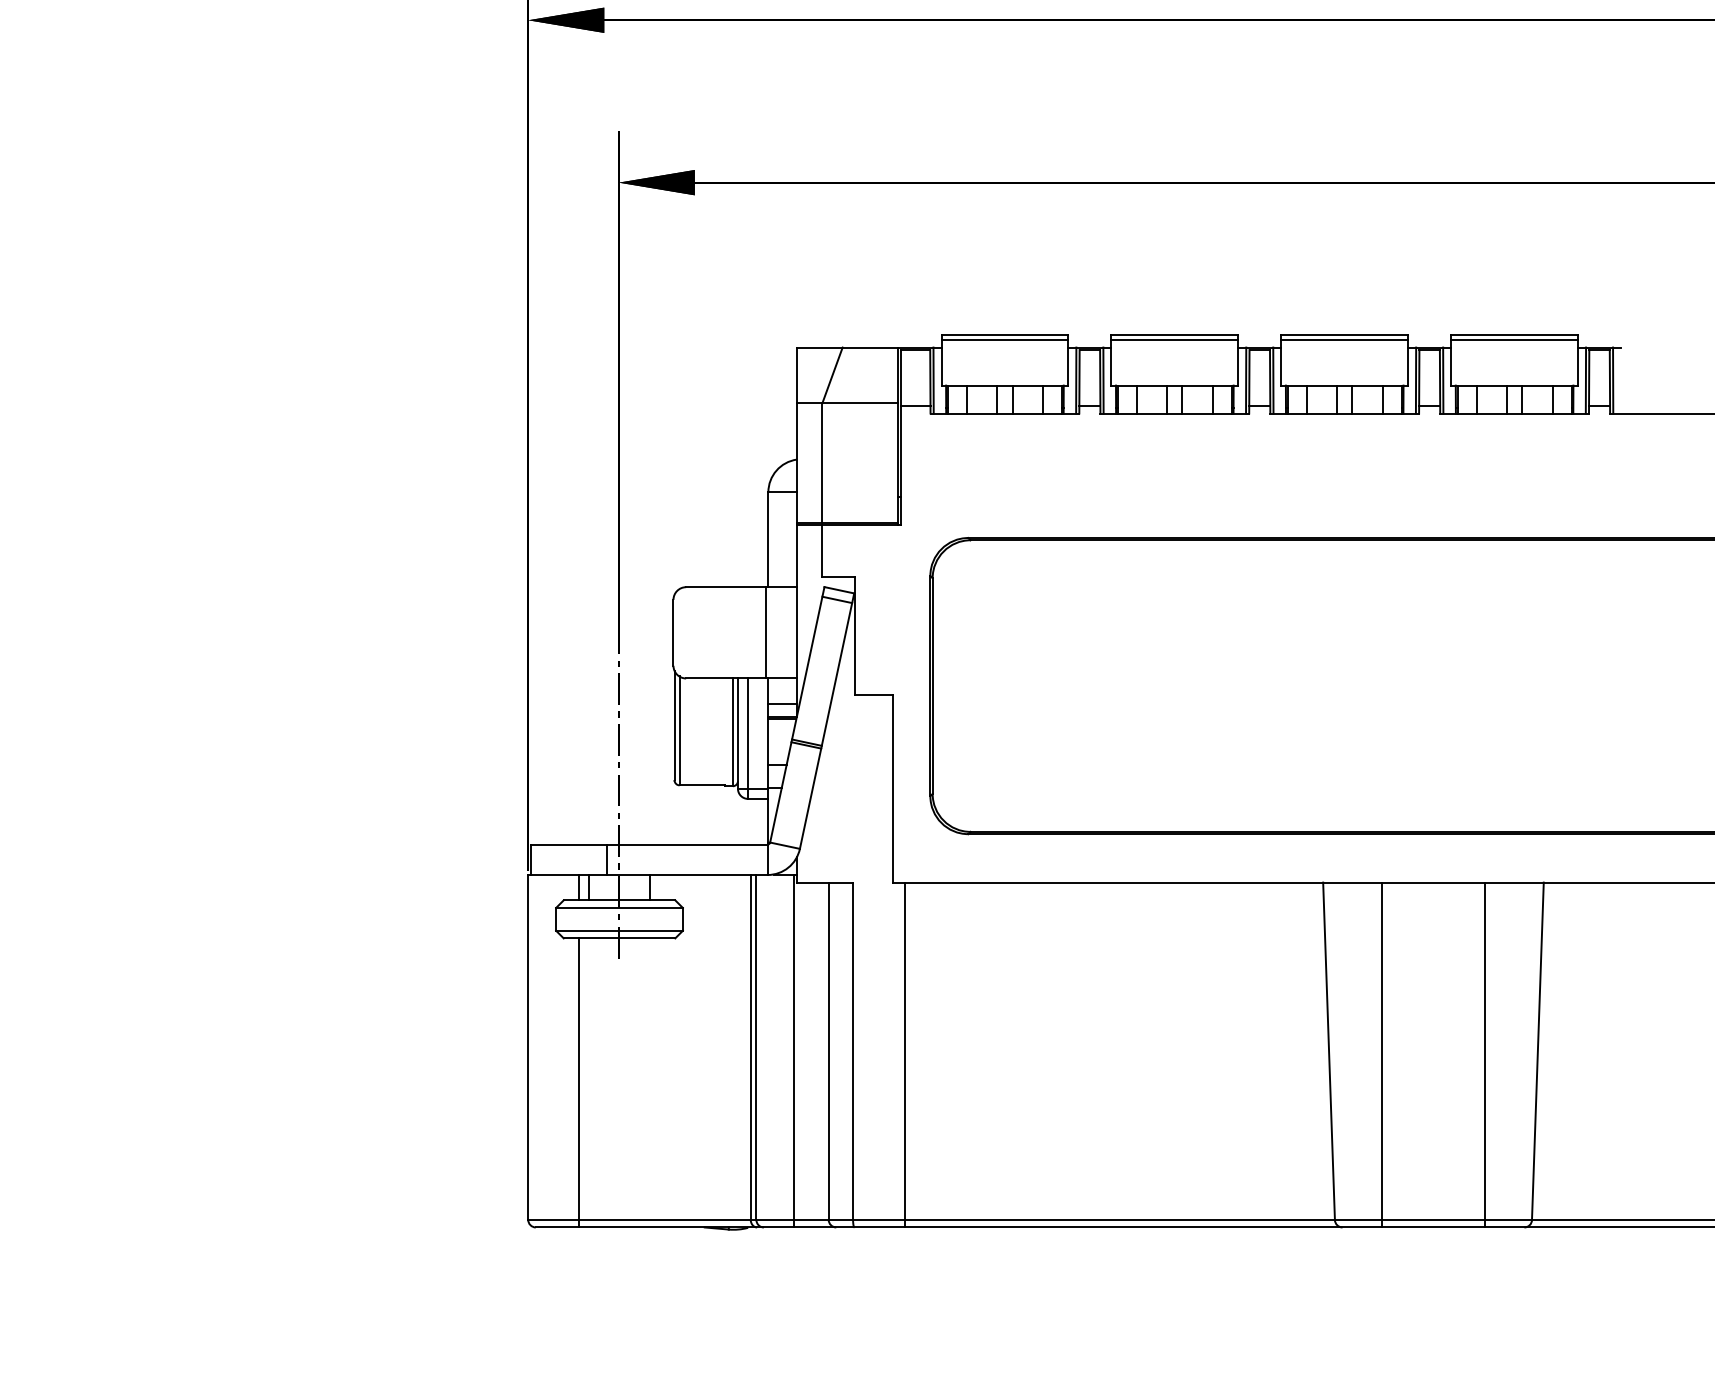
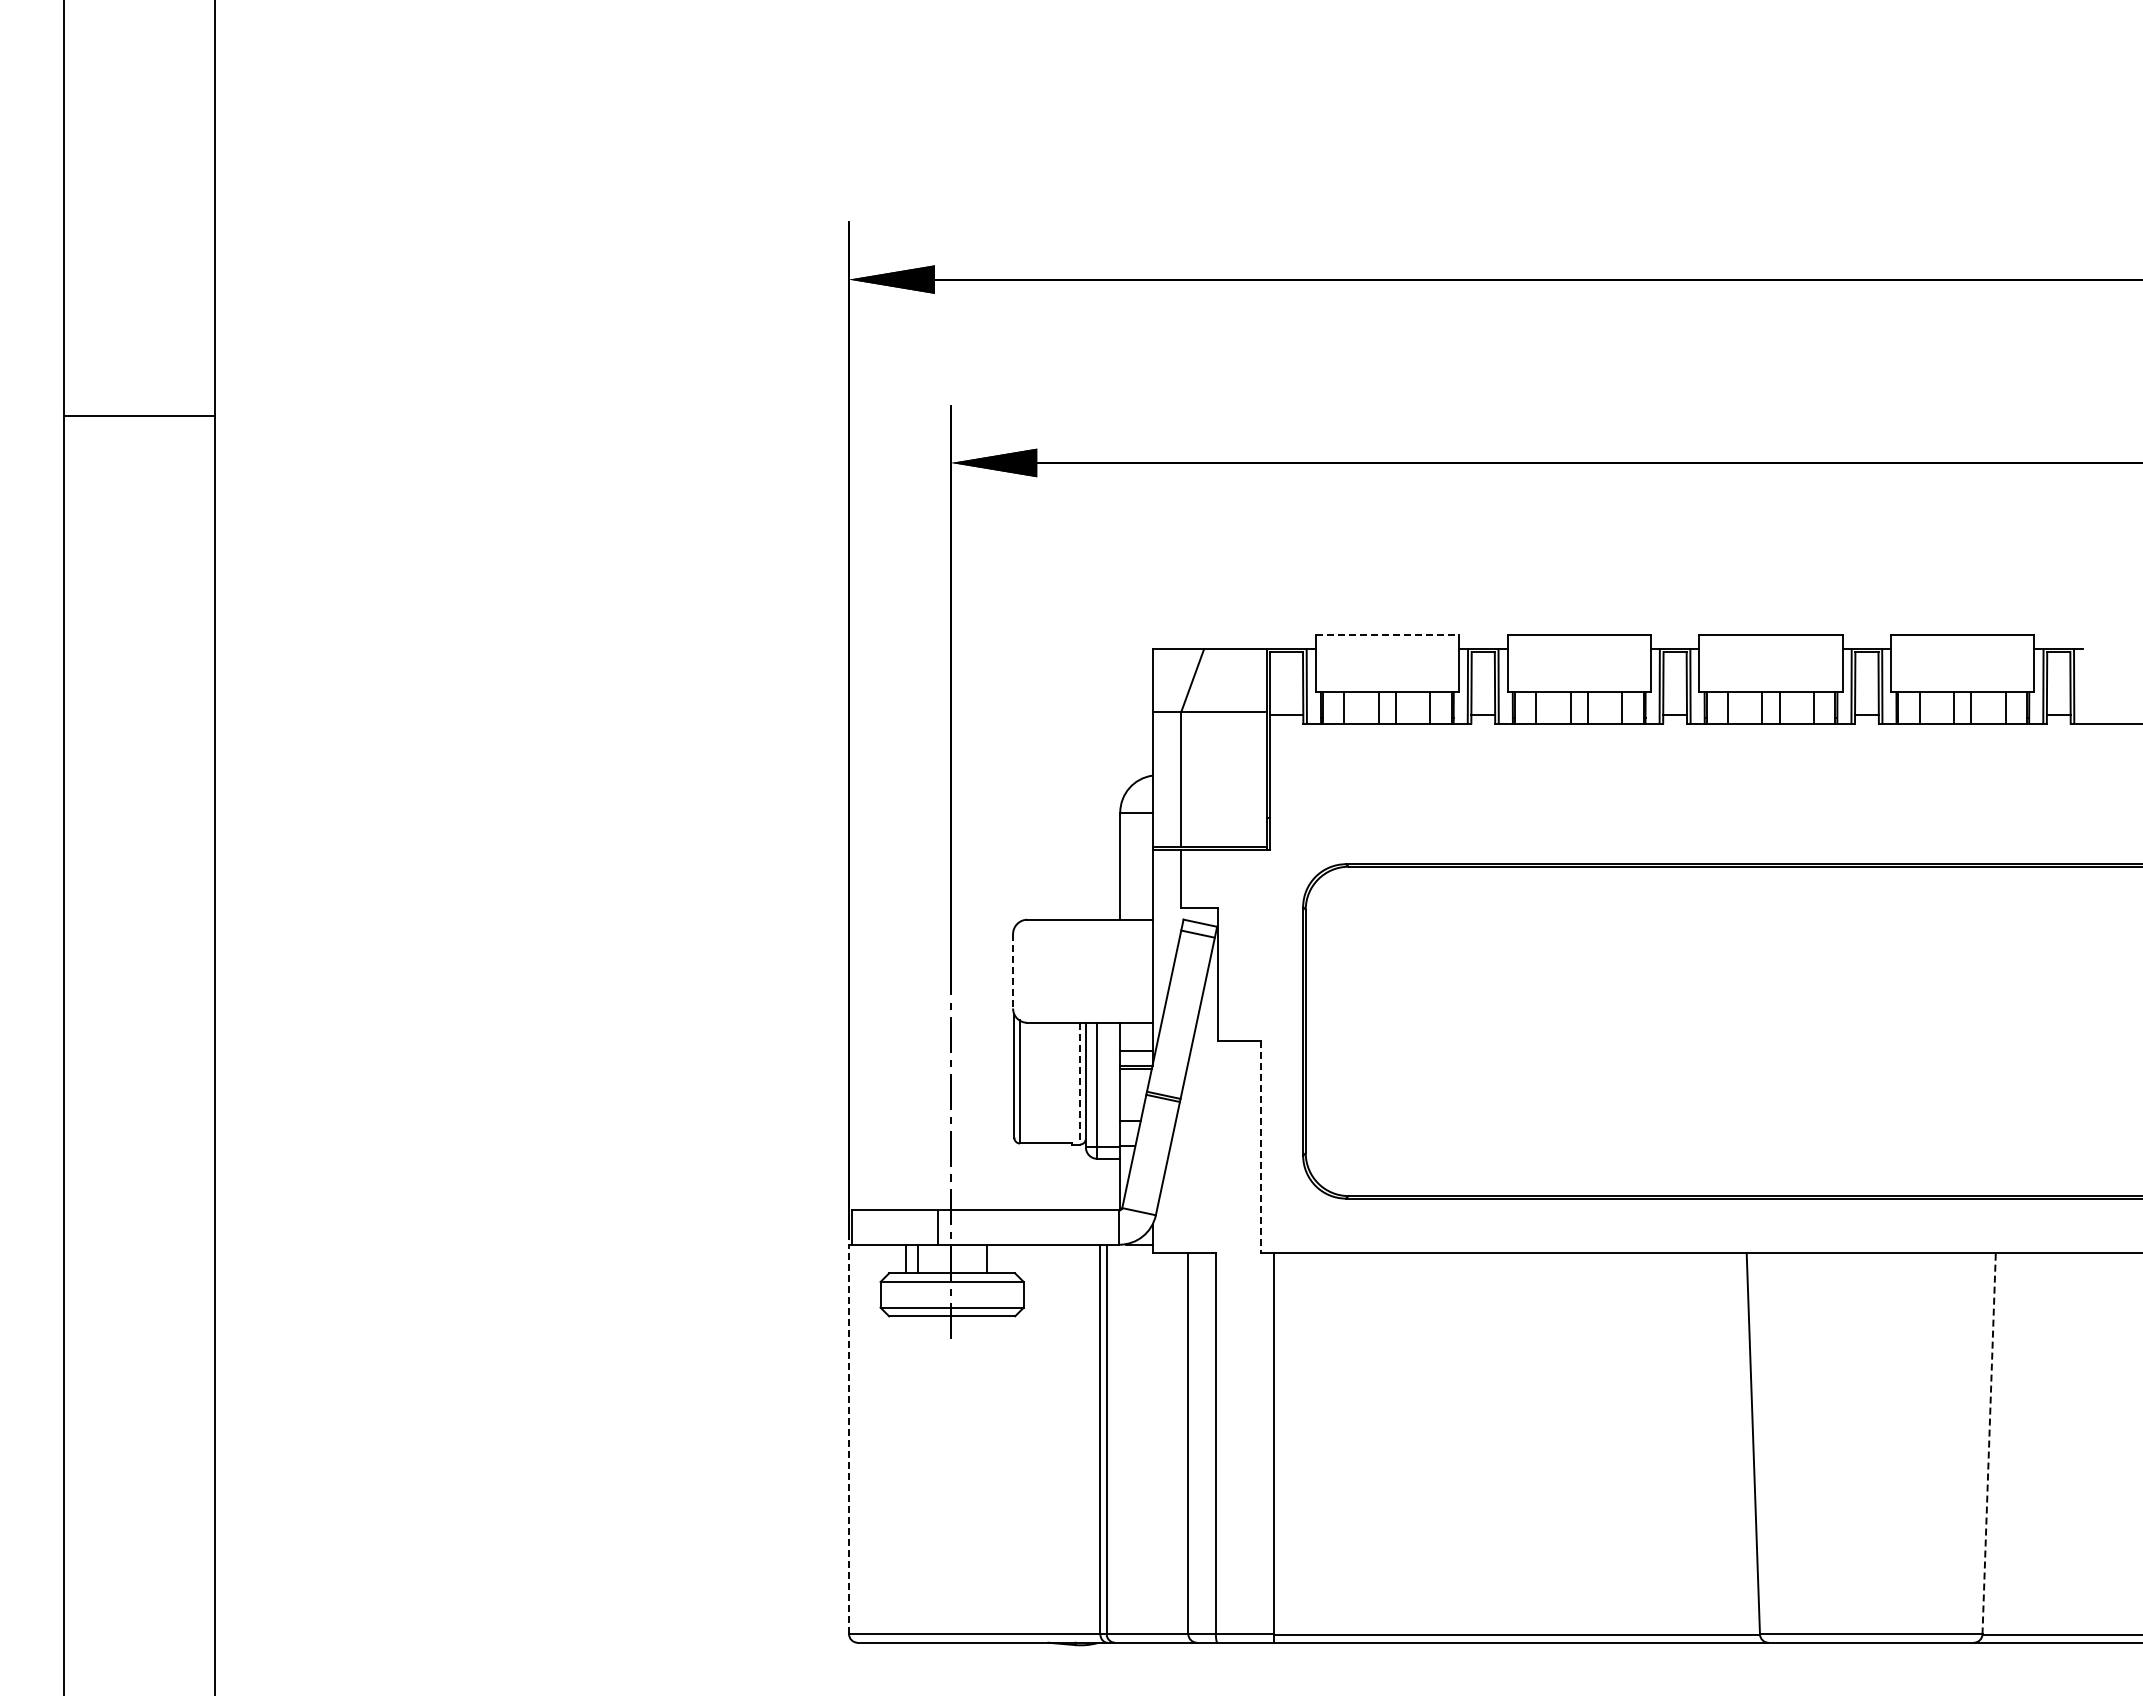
line: (1005, 334) -> (1387, 634), solid -> dashed
line: (1004, 339) -> (1386, 640), removed
line: (1174, 339) -> (1578, 640), removed
line: (1344, 339) -> (1770, 640), removed
line: (1514, 339) -> (1962, 640), removed
line: (765, 632) -> (1117, 970), removed
line: (673, 633) -> (1013, 971), solid -> dashed
line: (733, 732) -> (1080, 1083), solid -> dashed
line: (893, 788) -> (1261, 1147), solid -> dashed
line: (528, 1047) -> (849, 1439), solid -> dashed
line: (794, 1051) -> (1149, 1443), removed
line: (1538, 1051) -> (1989, 1443), solid -> dashed
line: (1381, 1054) -> (1812, 1447), removed
line: (1485, 1054) -> (1929, 1447), removed
line: (579, 1082) -> (906, 1479), removed

